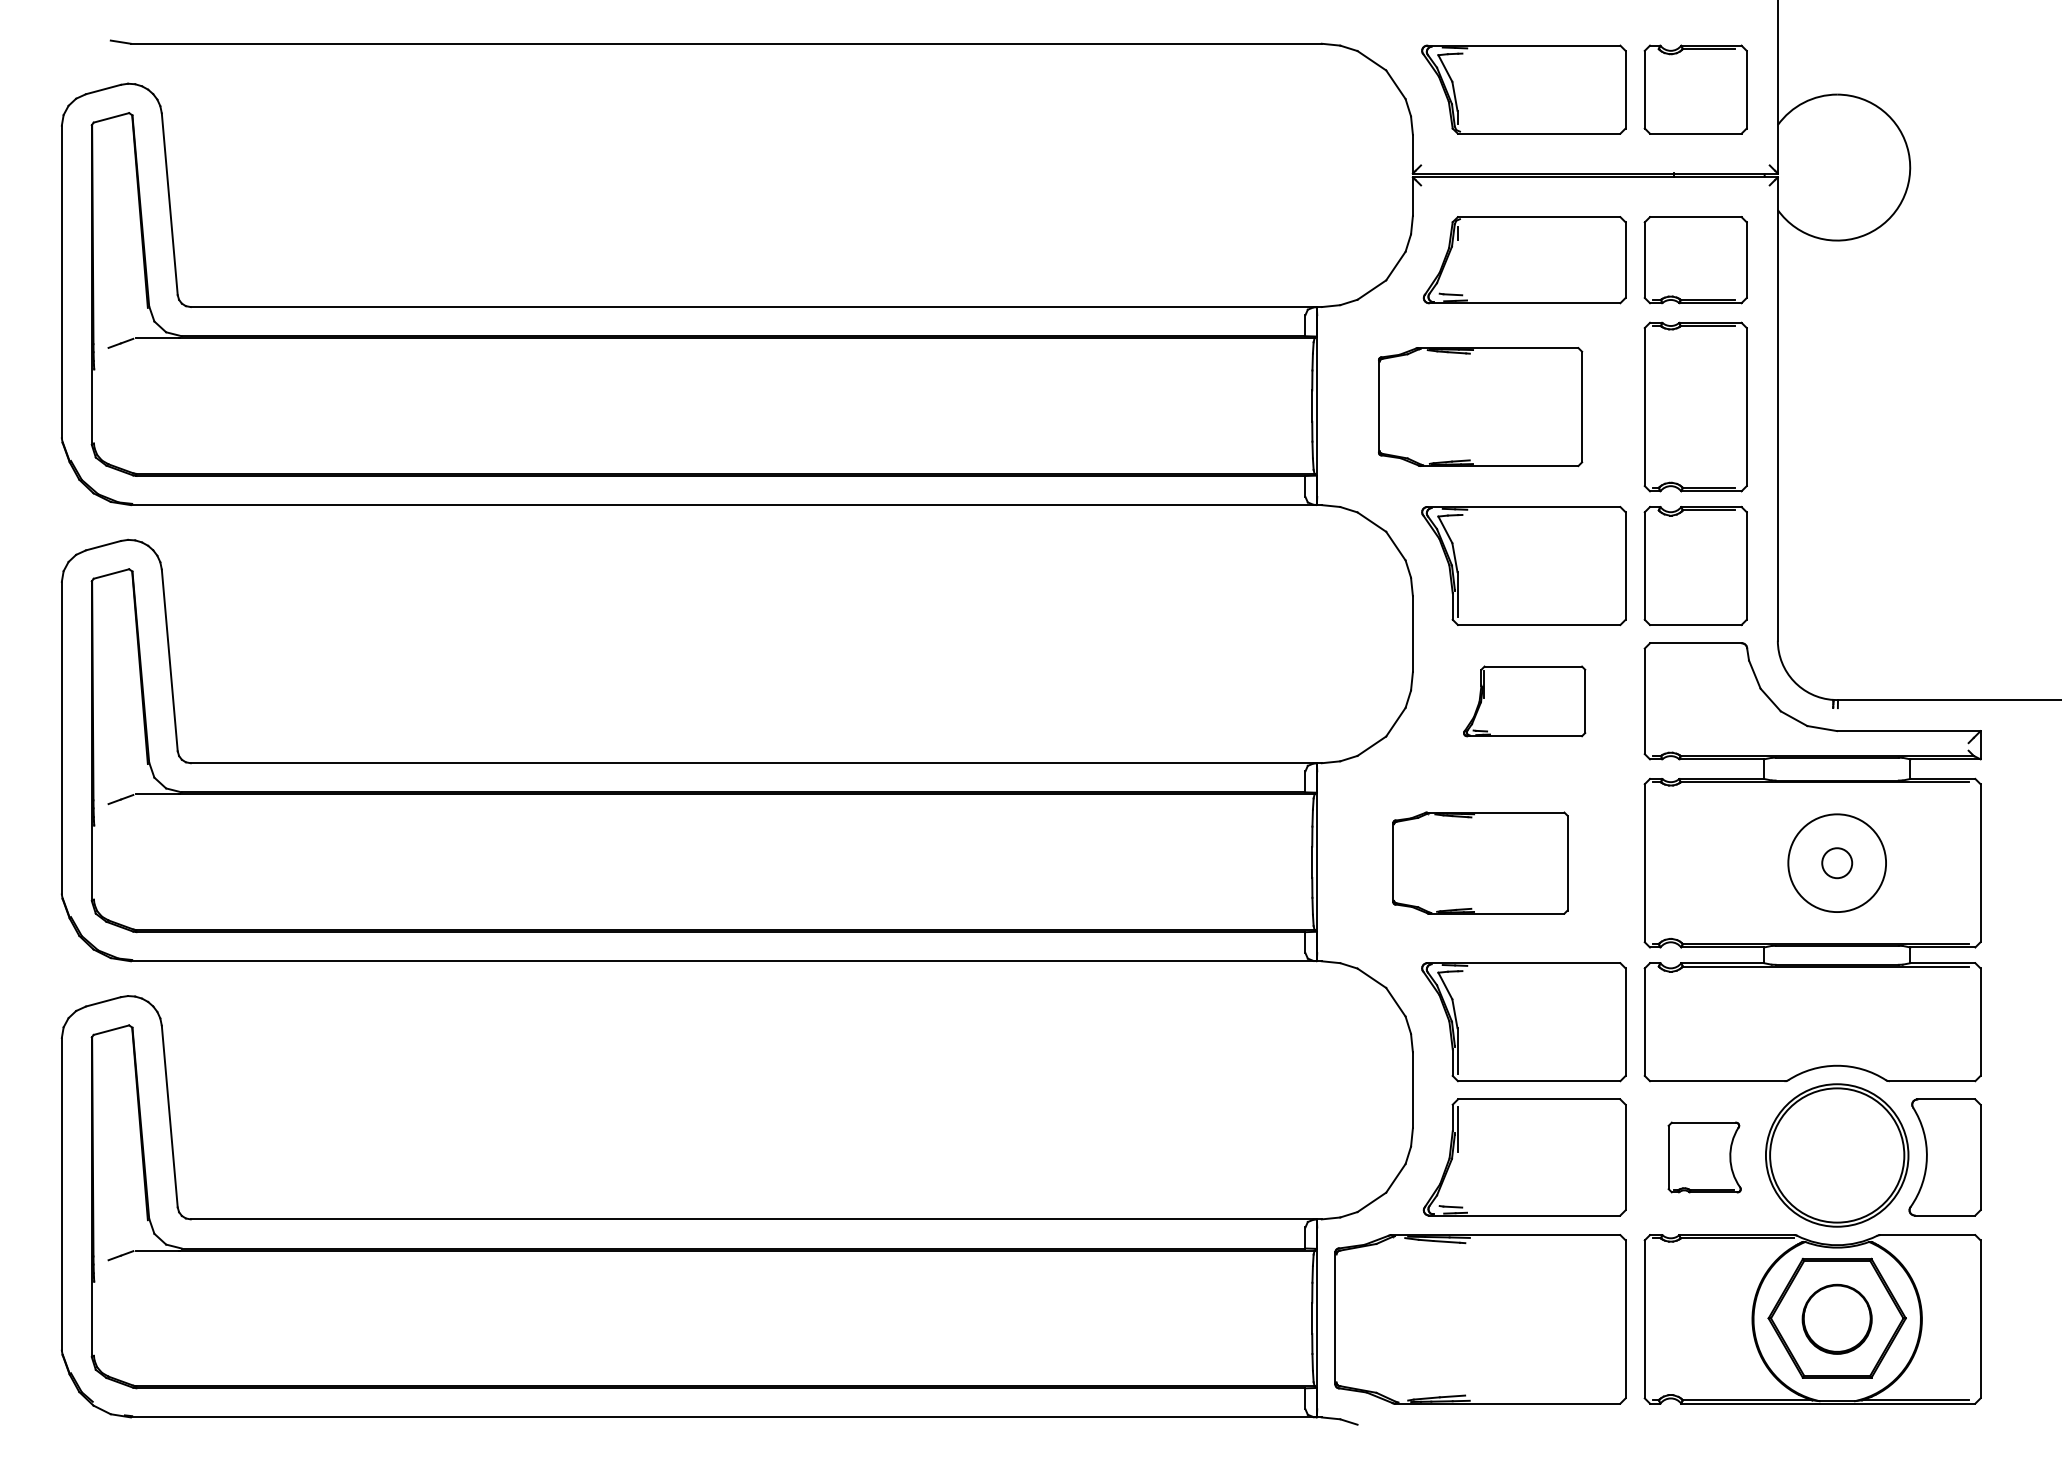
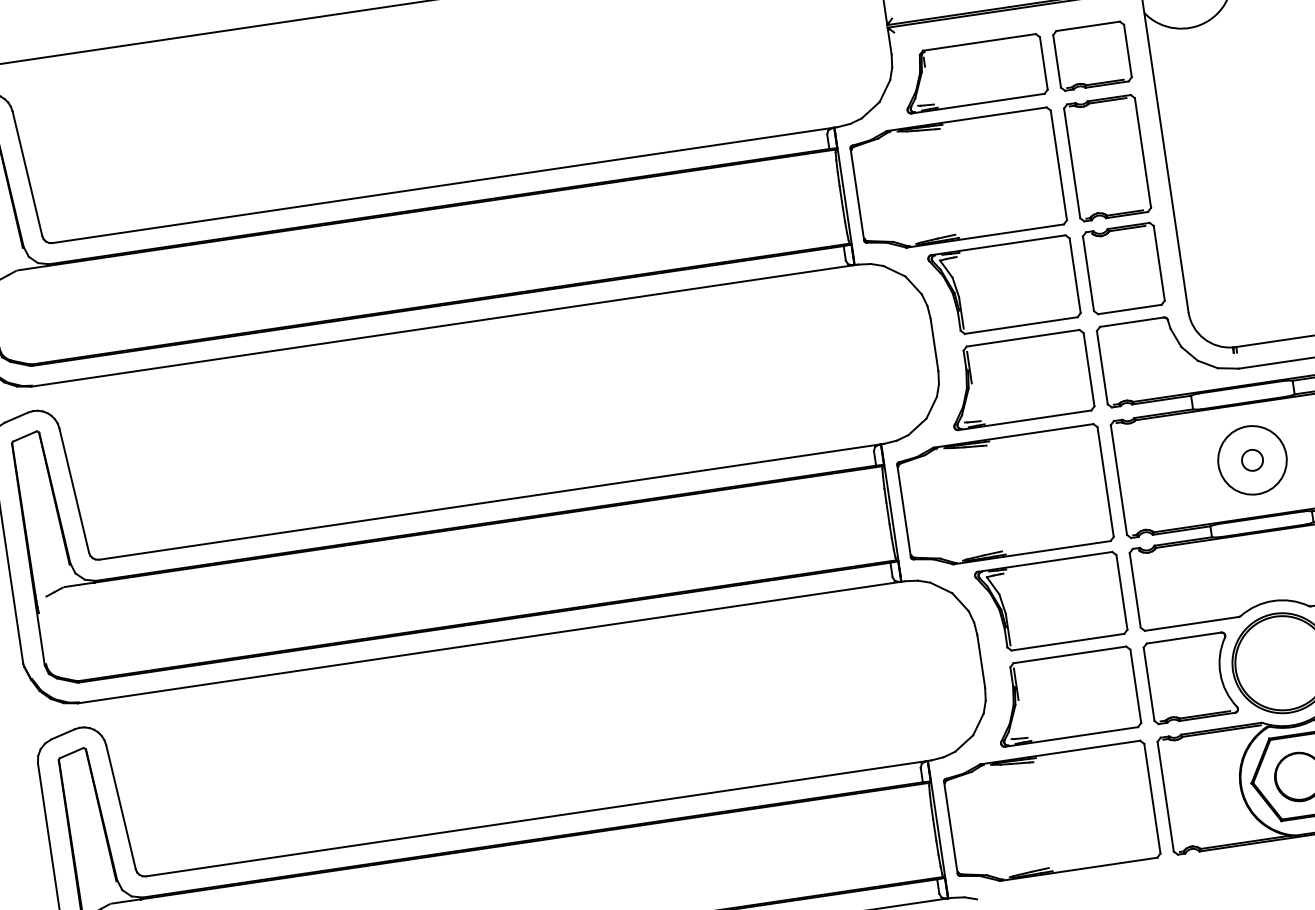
part: (1480, 406) -> (958, 179), size x1.43
part: (1524, 701) -> (1018, 380), size x1.67
part: (1480, 862) -> (1004, 496), size x1.67
part: (1704, 1157) -> (1190, 678), size x1.67

